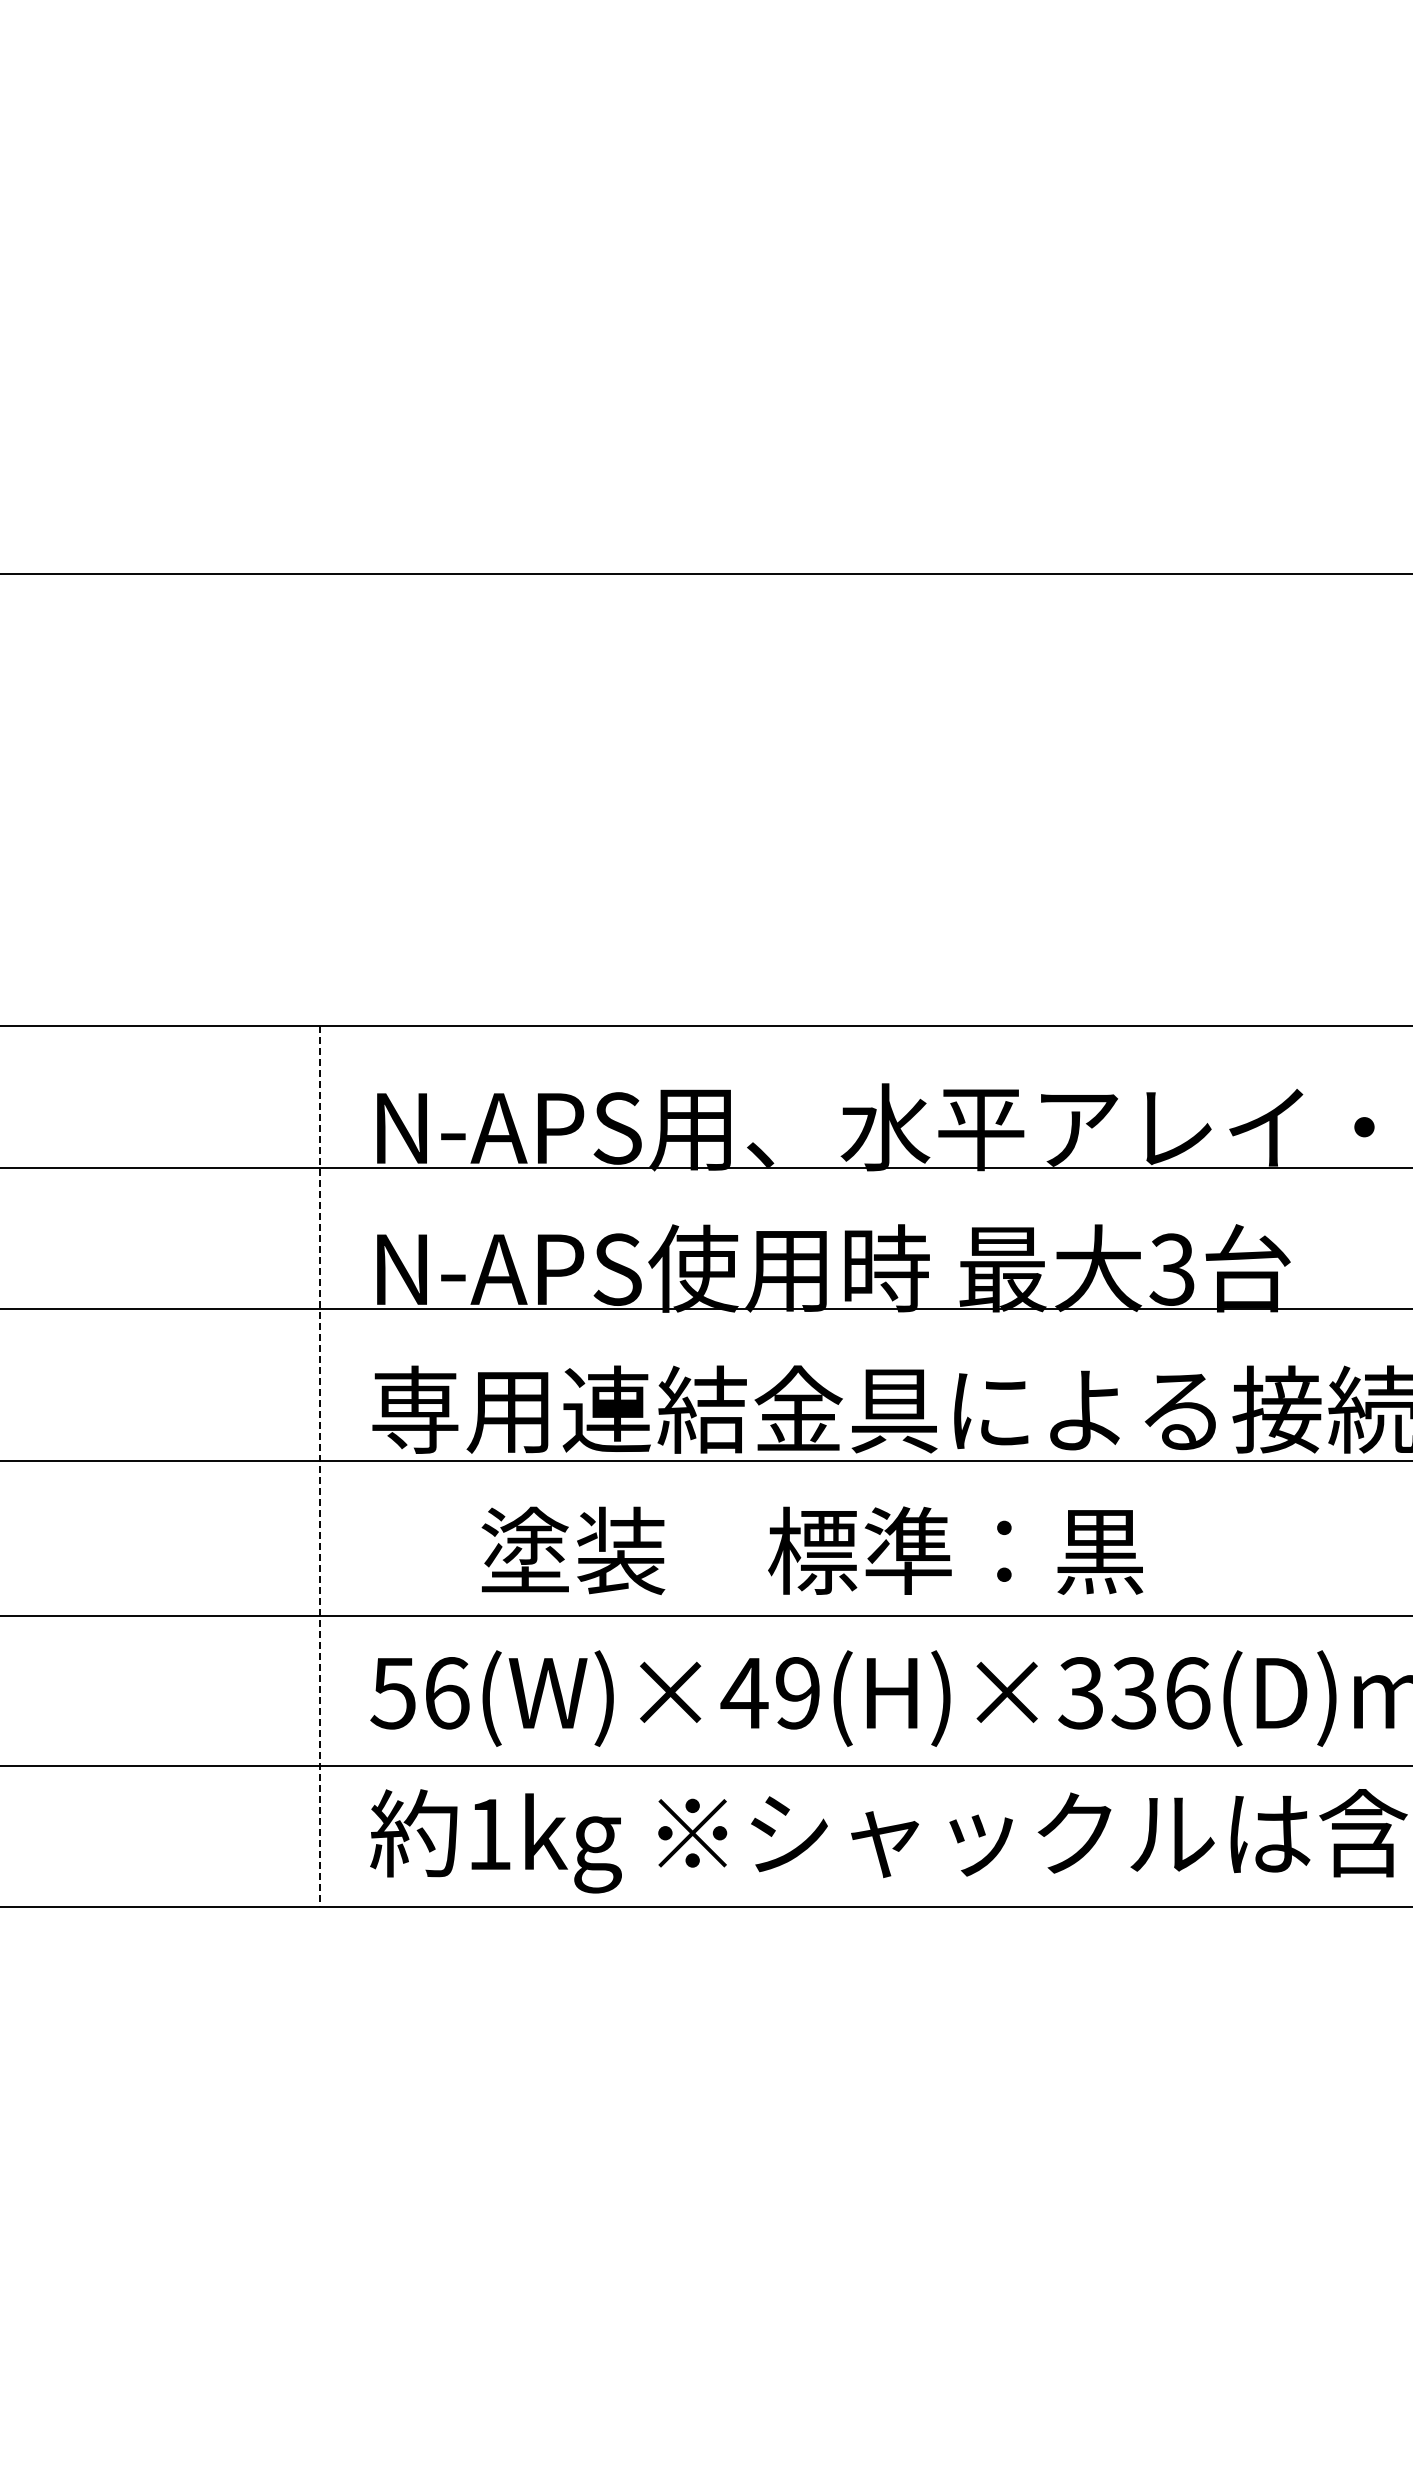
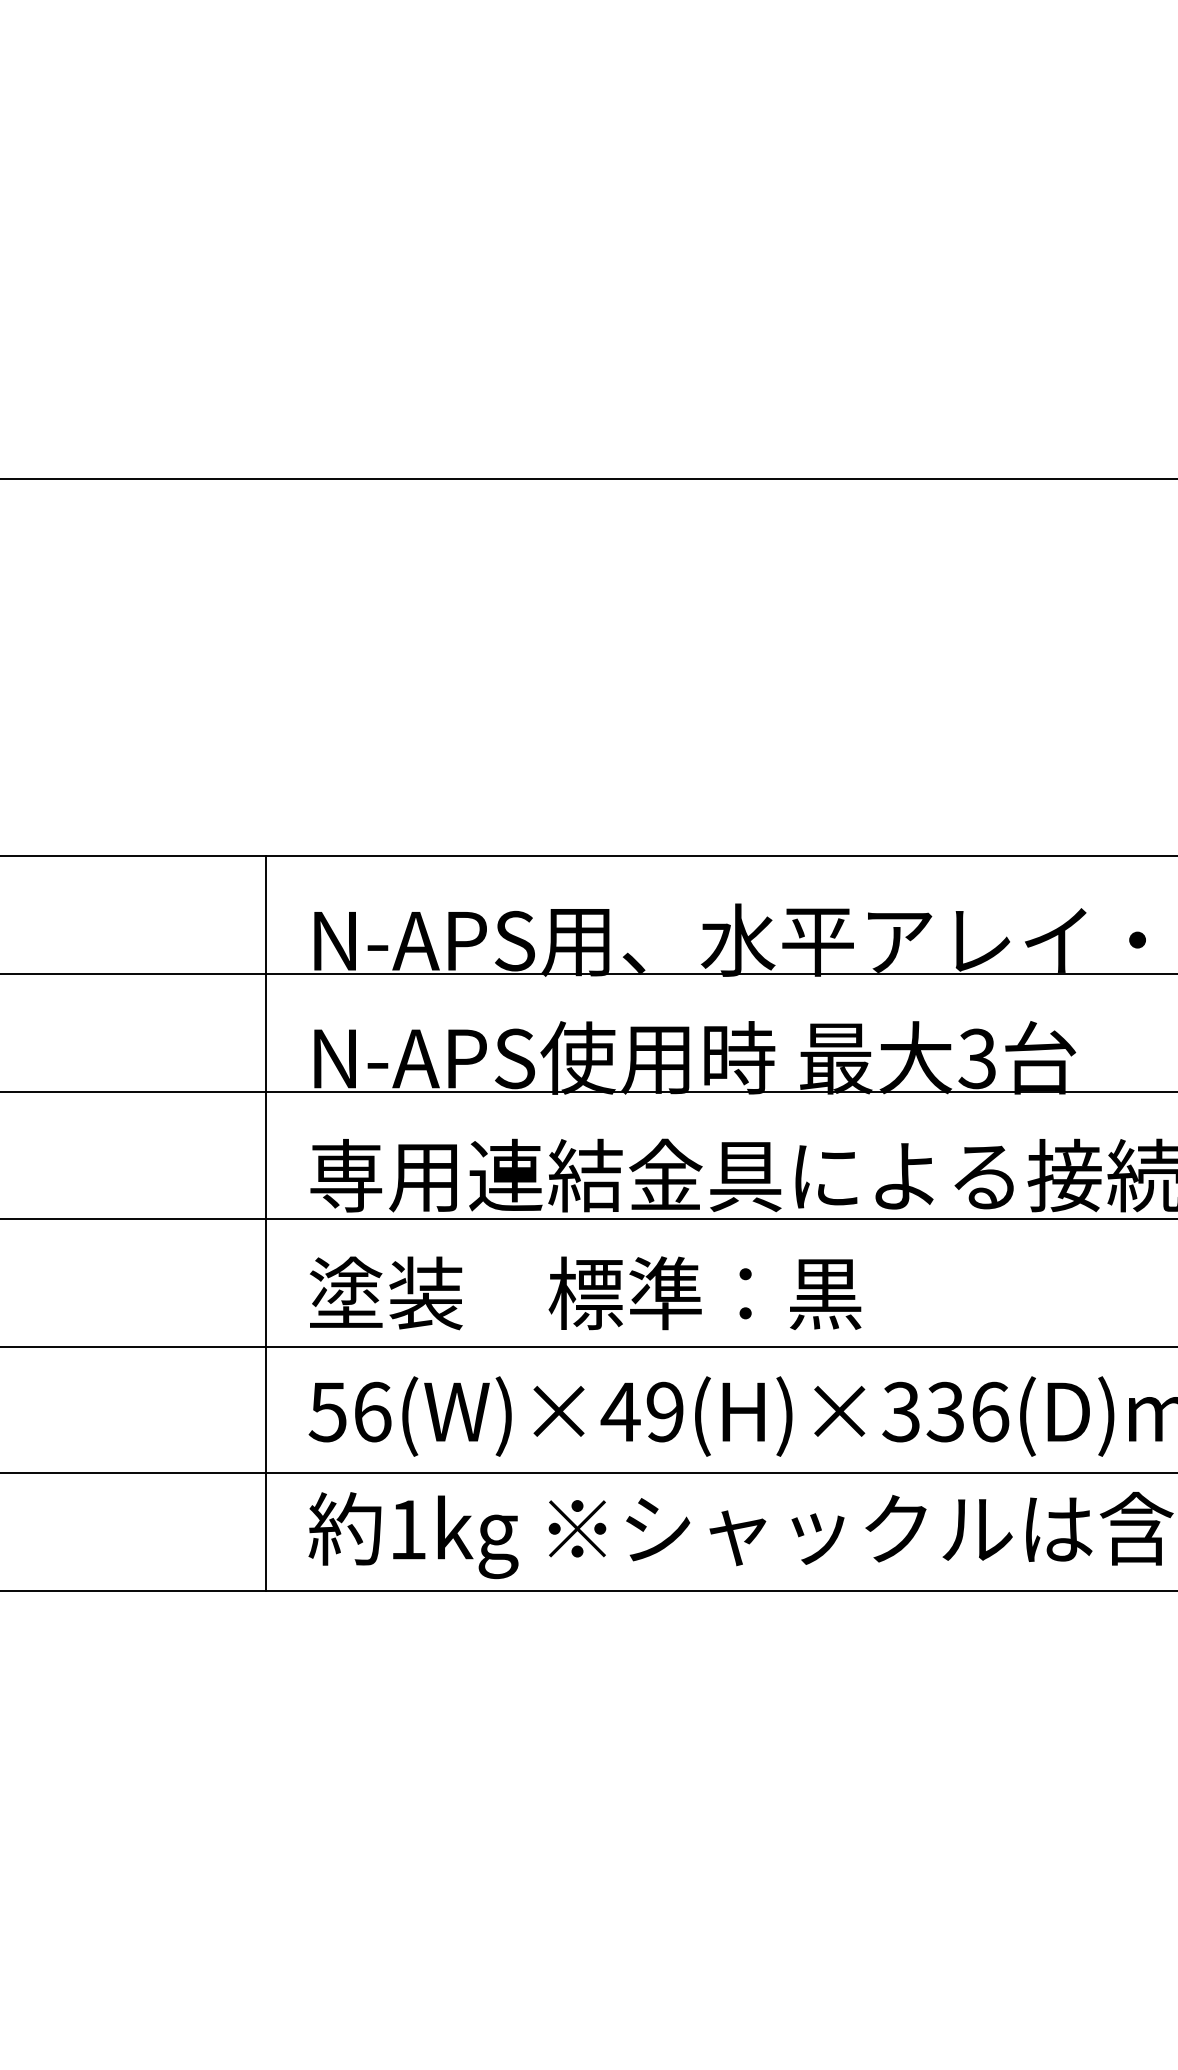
line: (319, 1466) -> (266, 1223), dashed -> solid
text: (812, 1550) -> (585, 1293), moved

